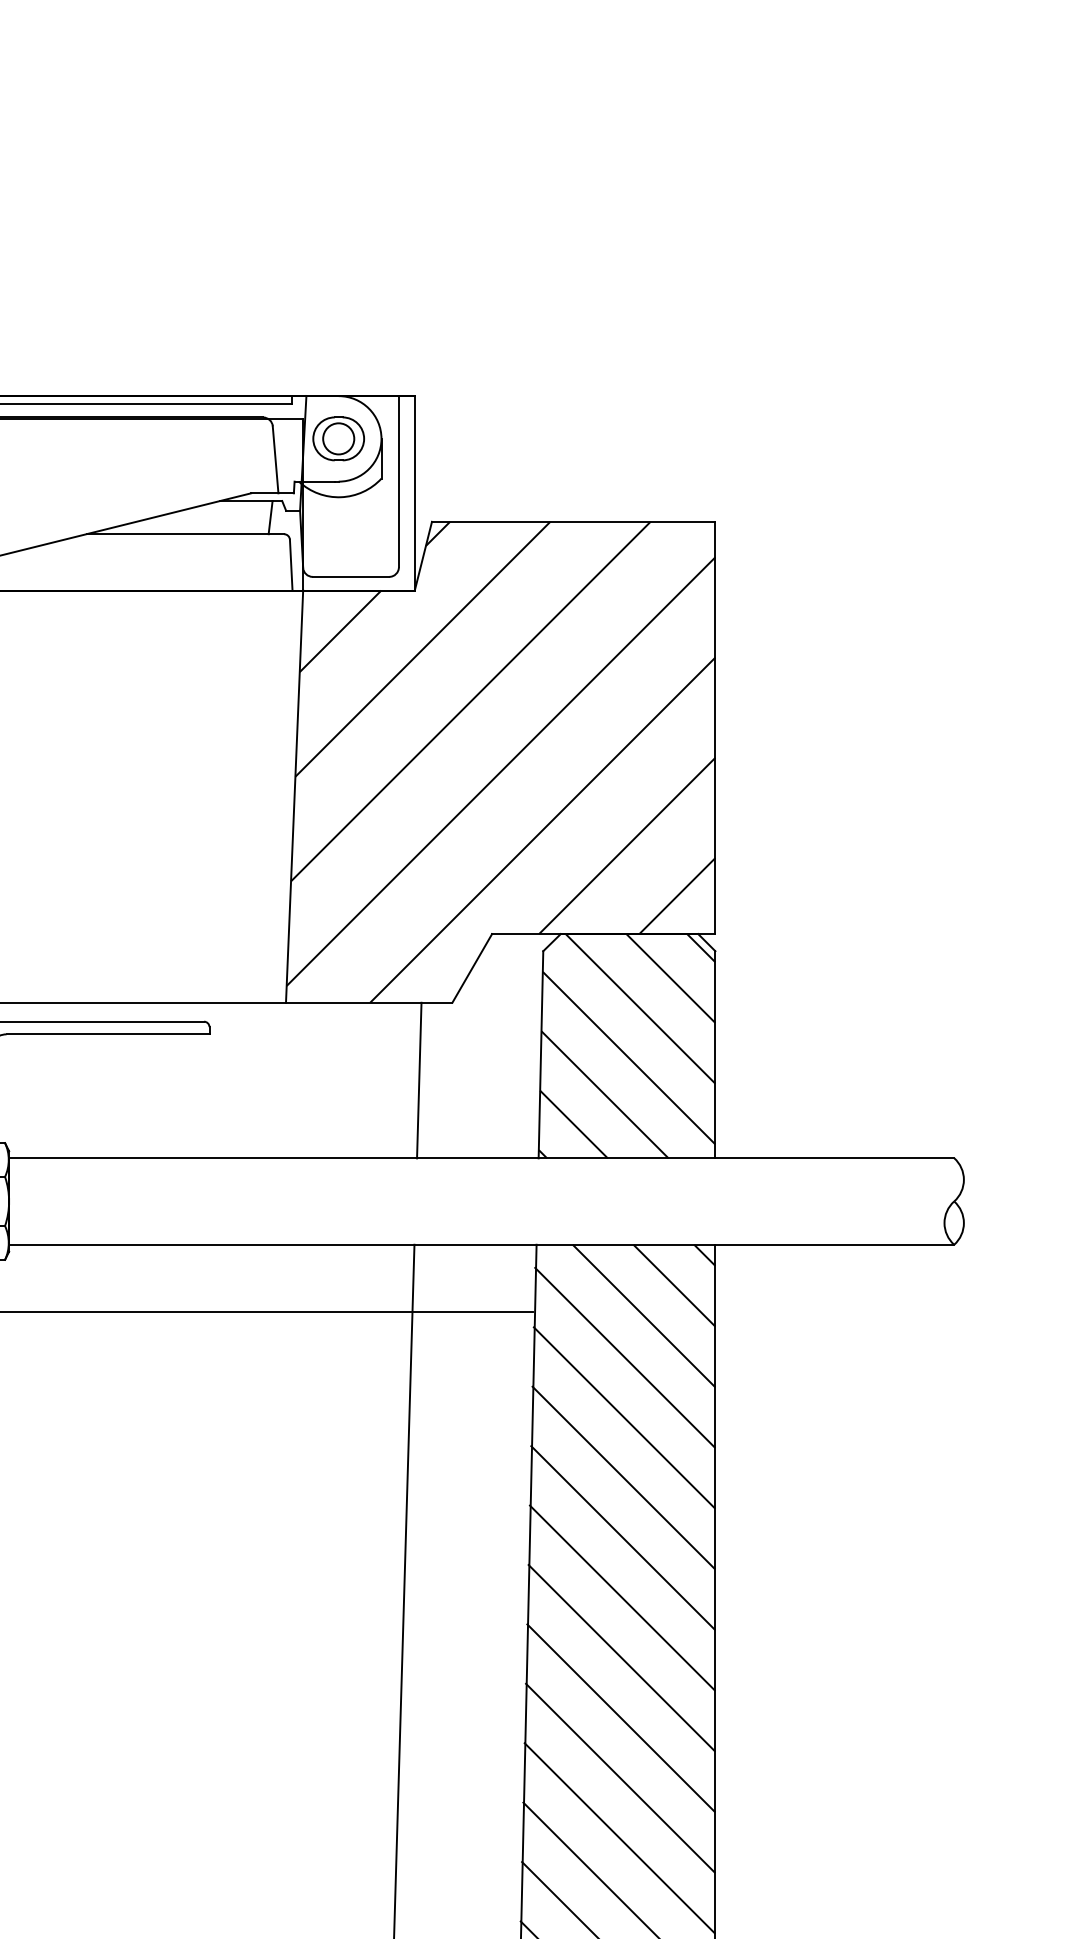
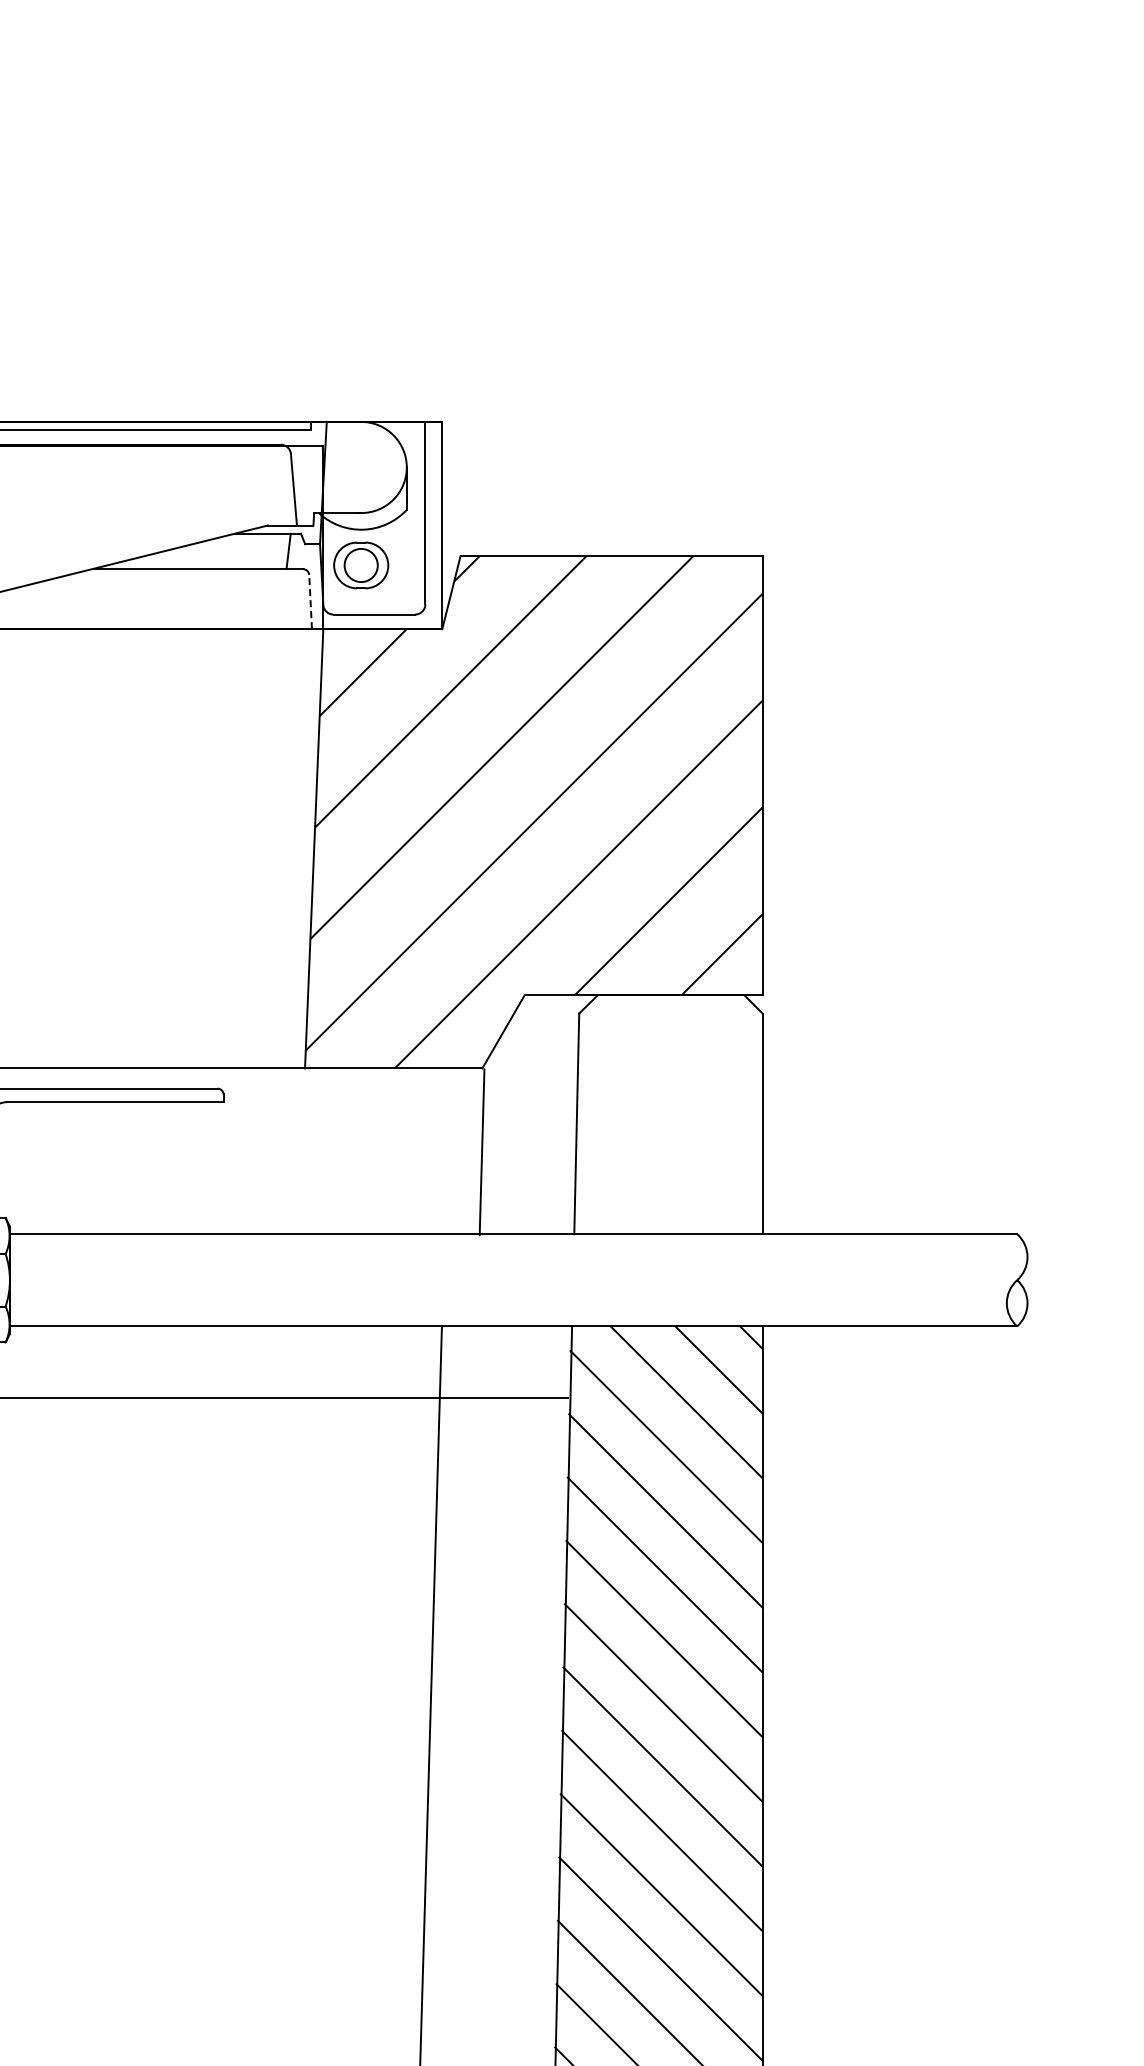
part: (338, 438) -> (361, 565), moved
line: (291, 564) -> (310, 601), solid -> dashed
hatch: (627, 1045) -> (668, 1114), removed
line: (418, 1080) -> (481, 1152), moved

